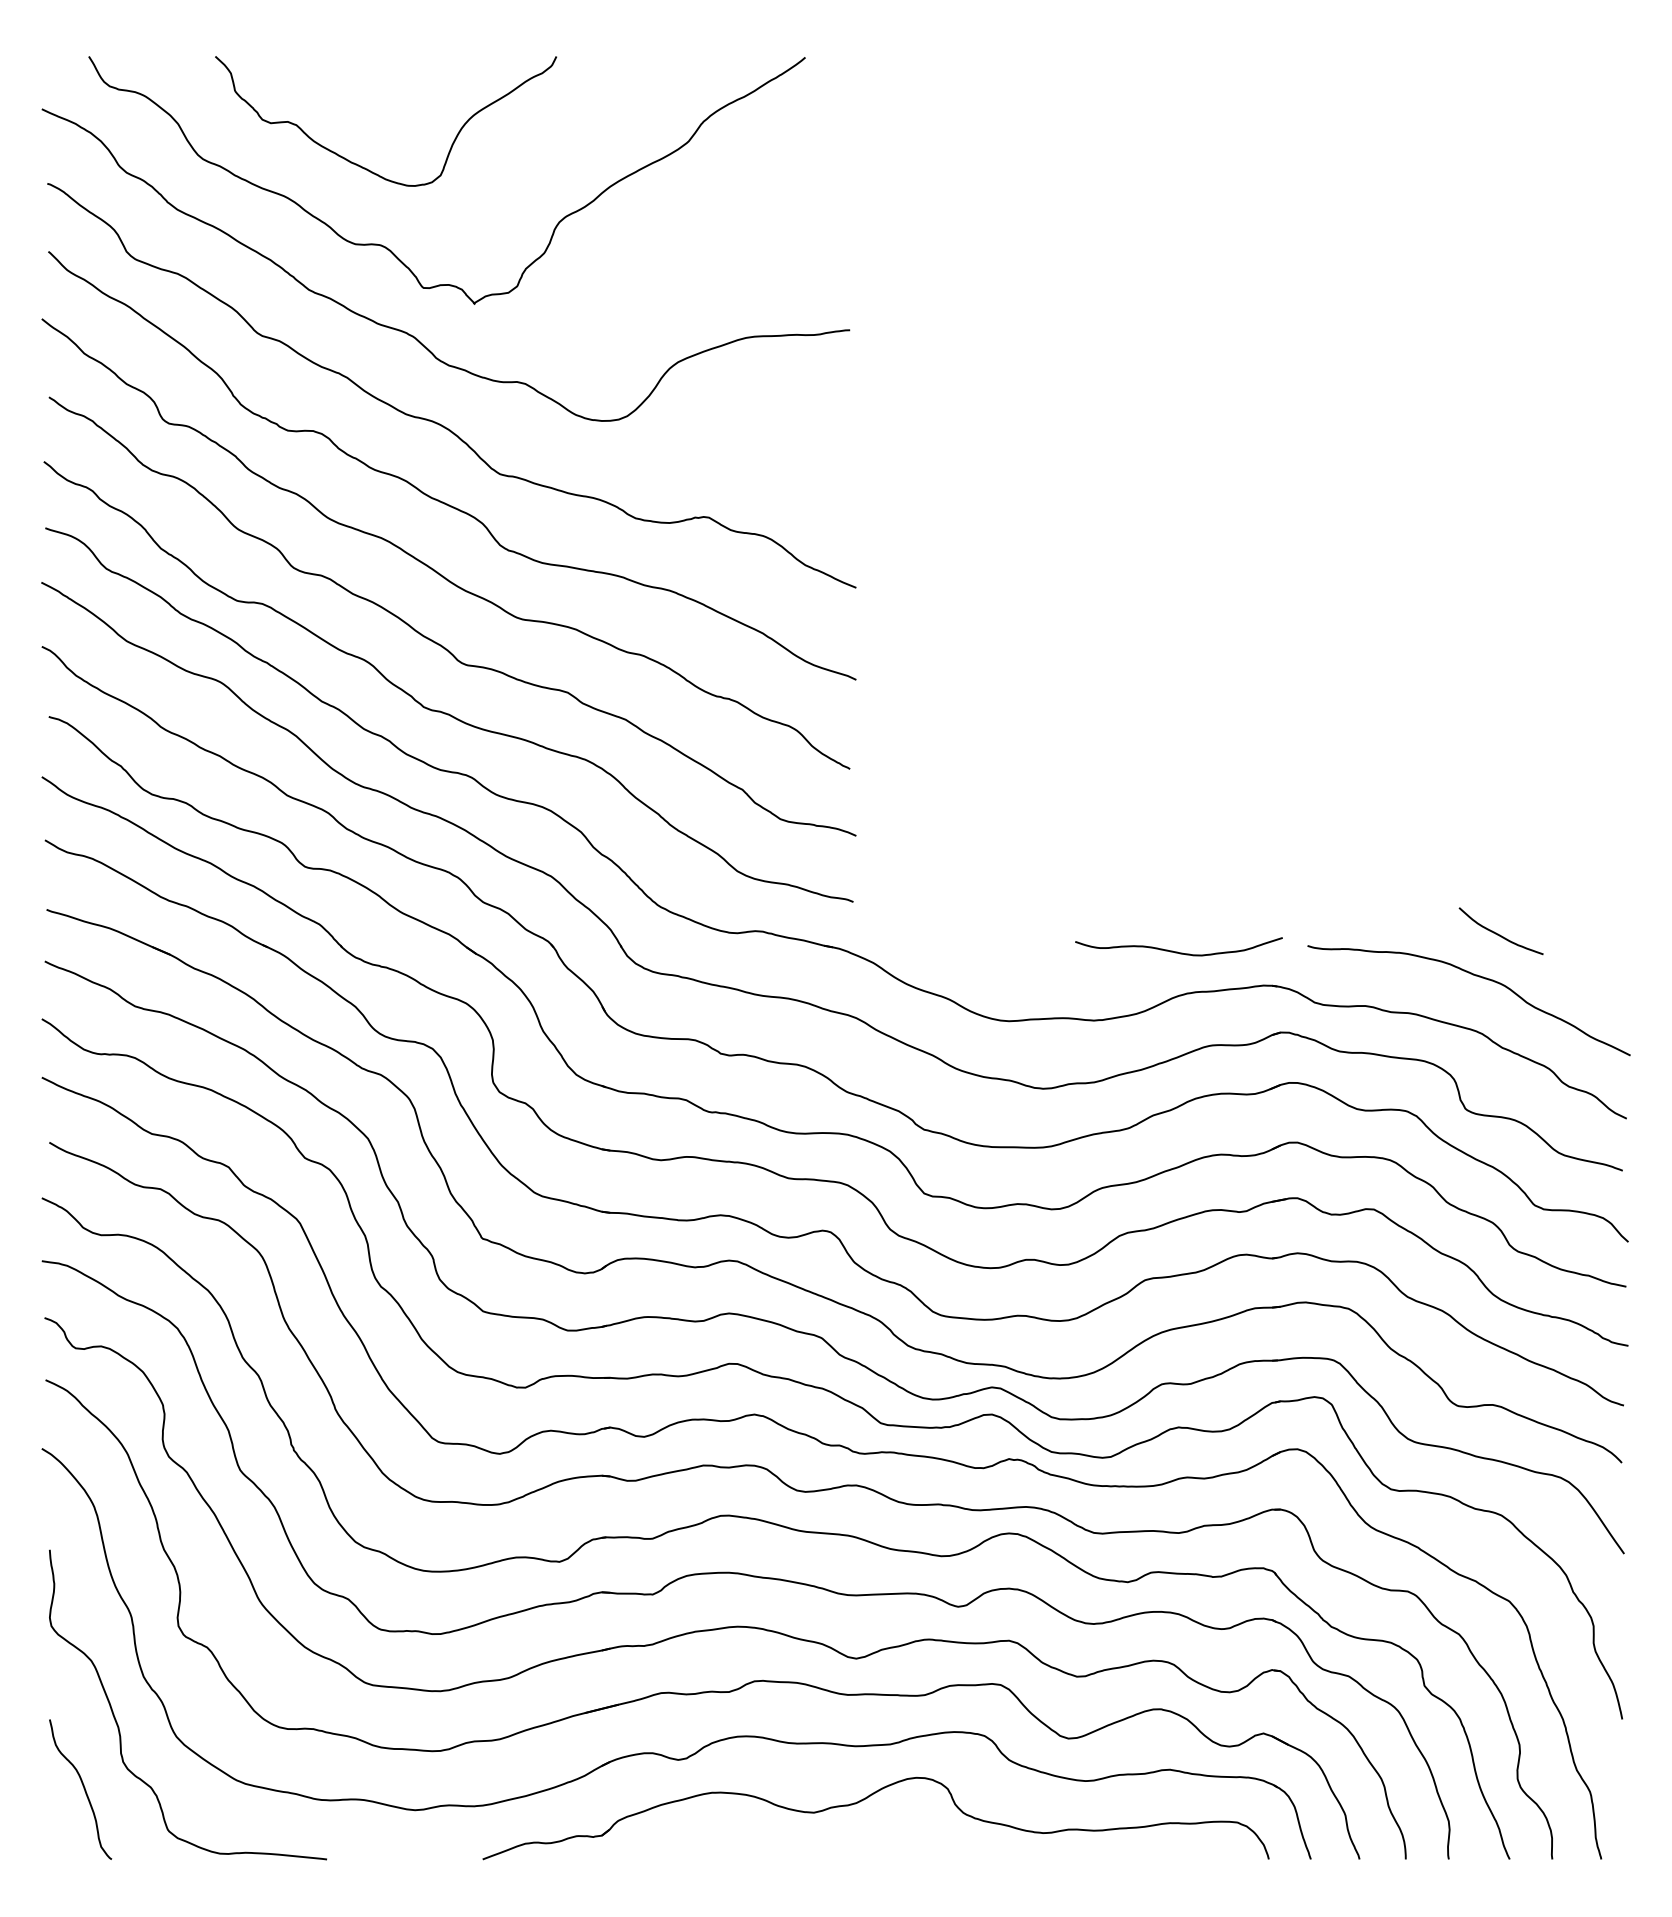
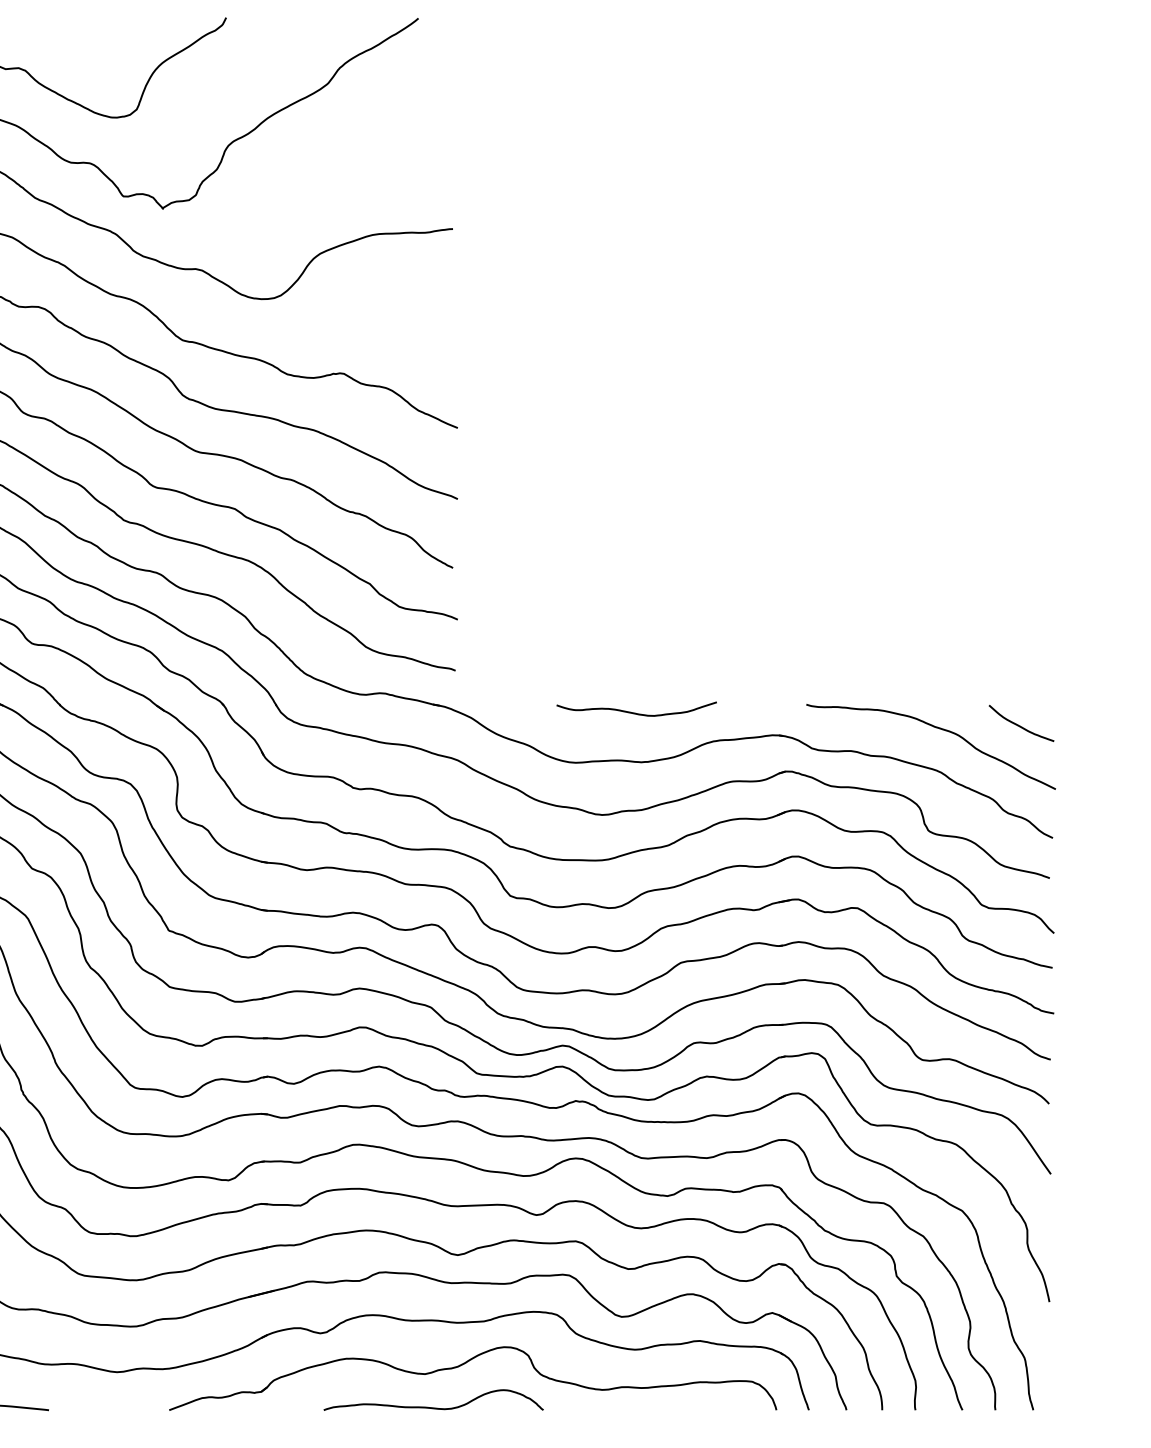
curve: (1498, 933) -> (1019, 725), moved
curve: (1177, 951) -> (635, 712), moved
curve: (822, 1855) -> (431, 1407), added

